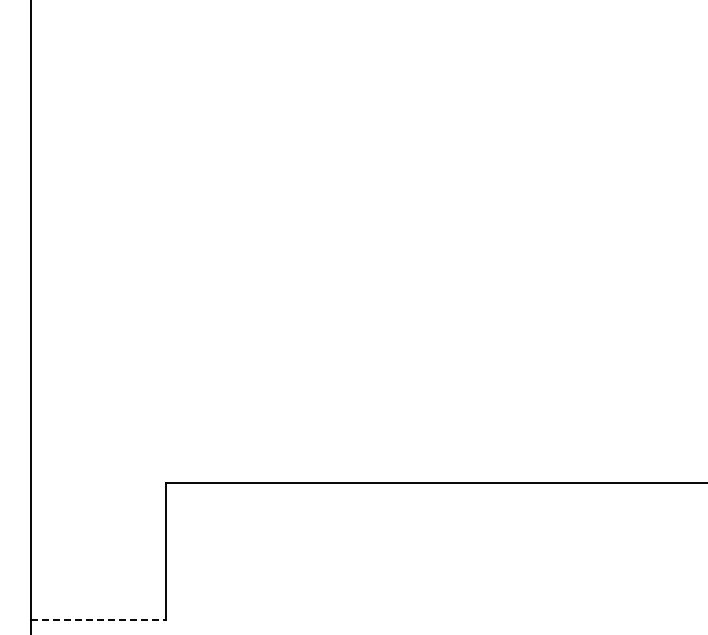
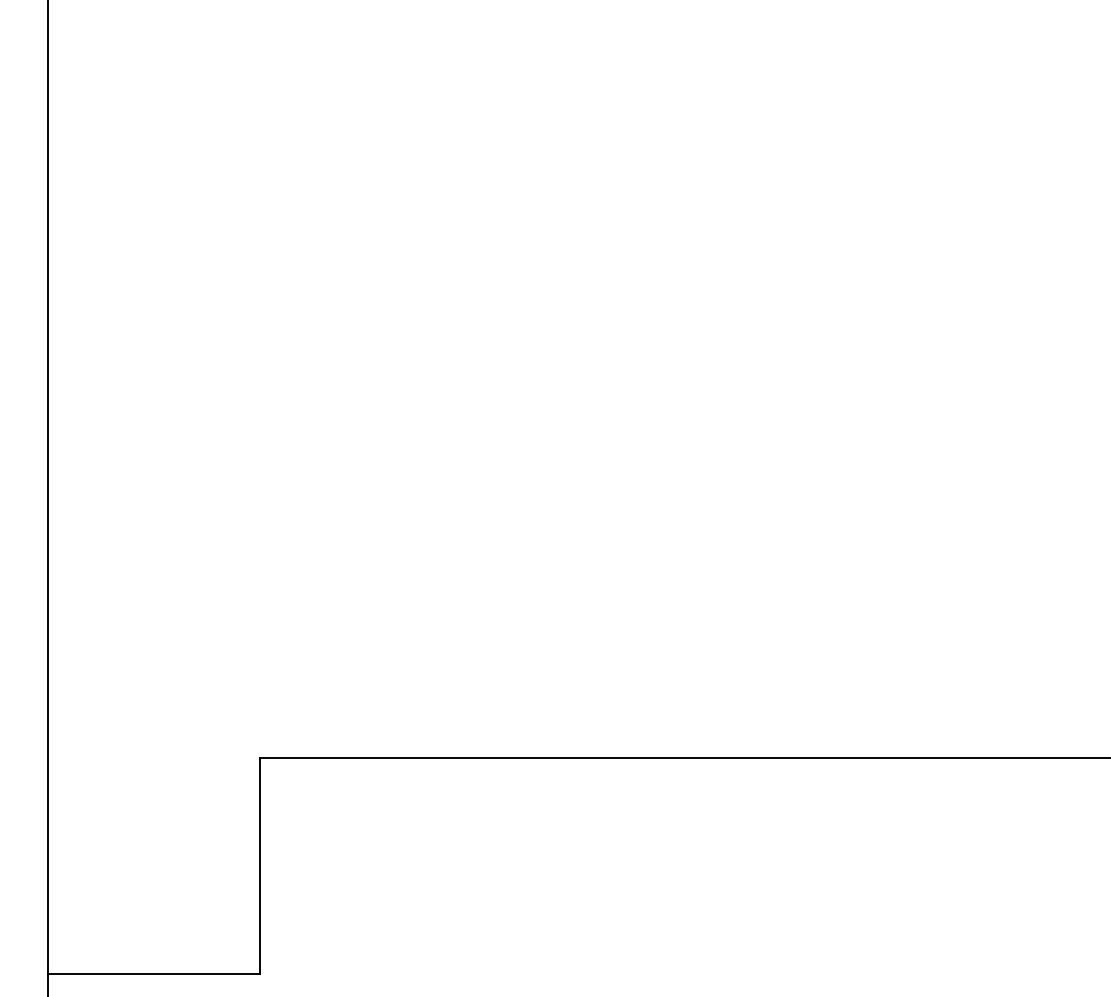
line: (98, 620) -> (154, 974), dashed -> solid

